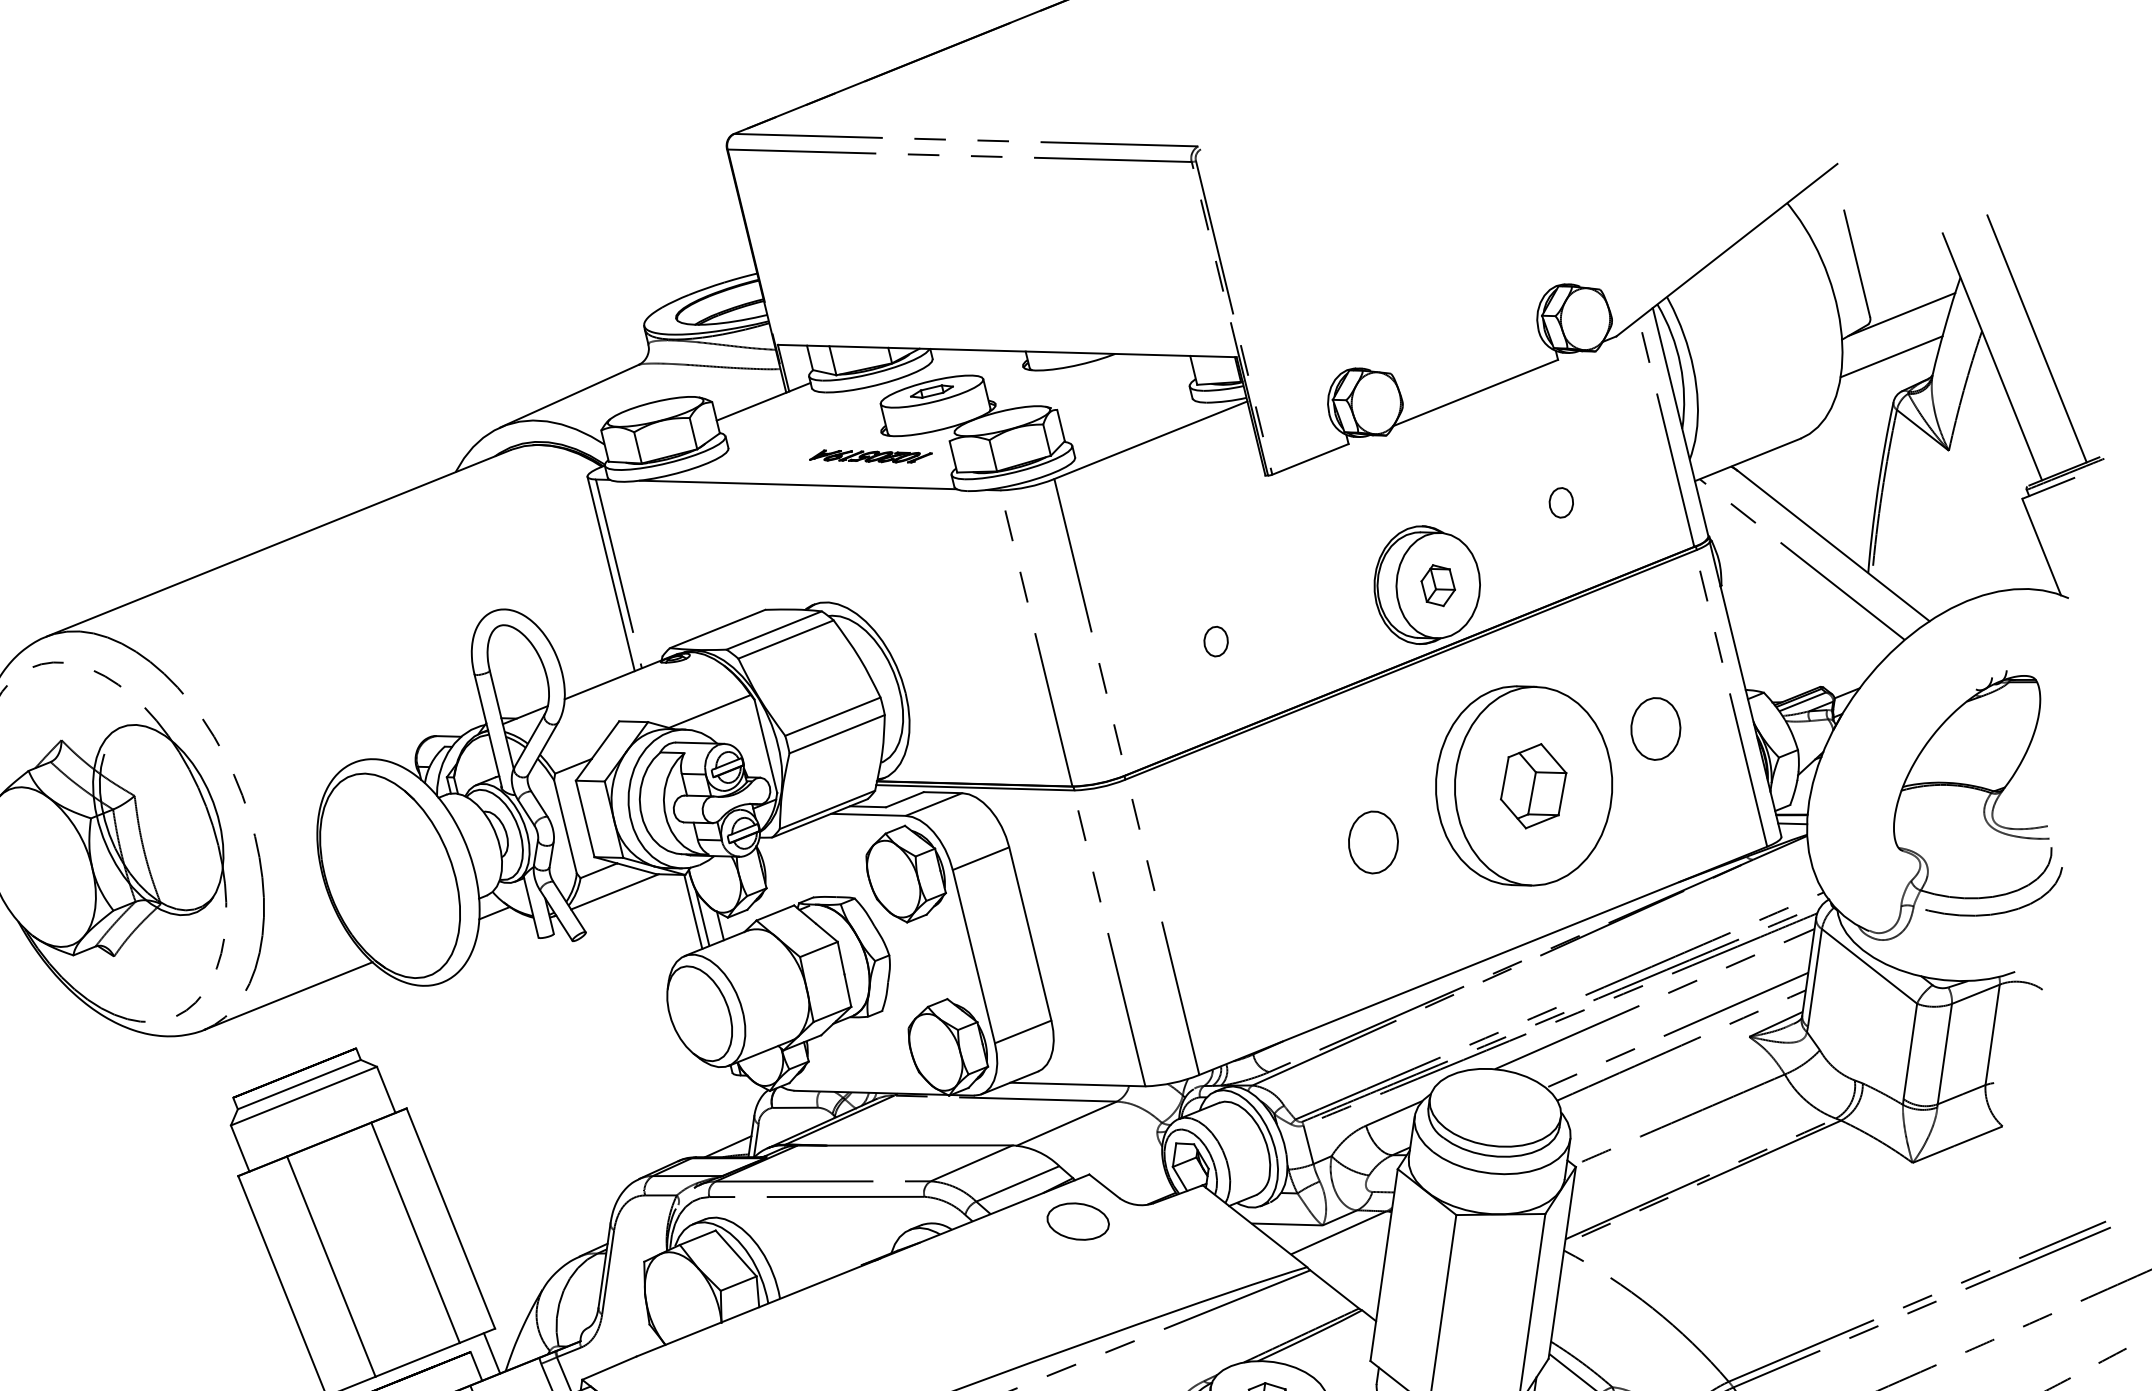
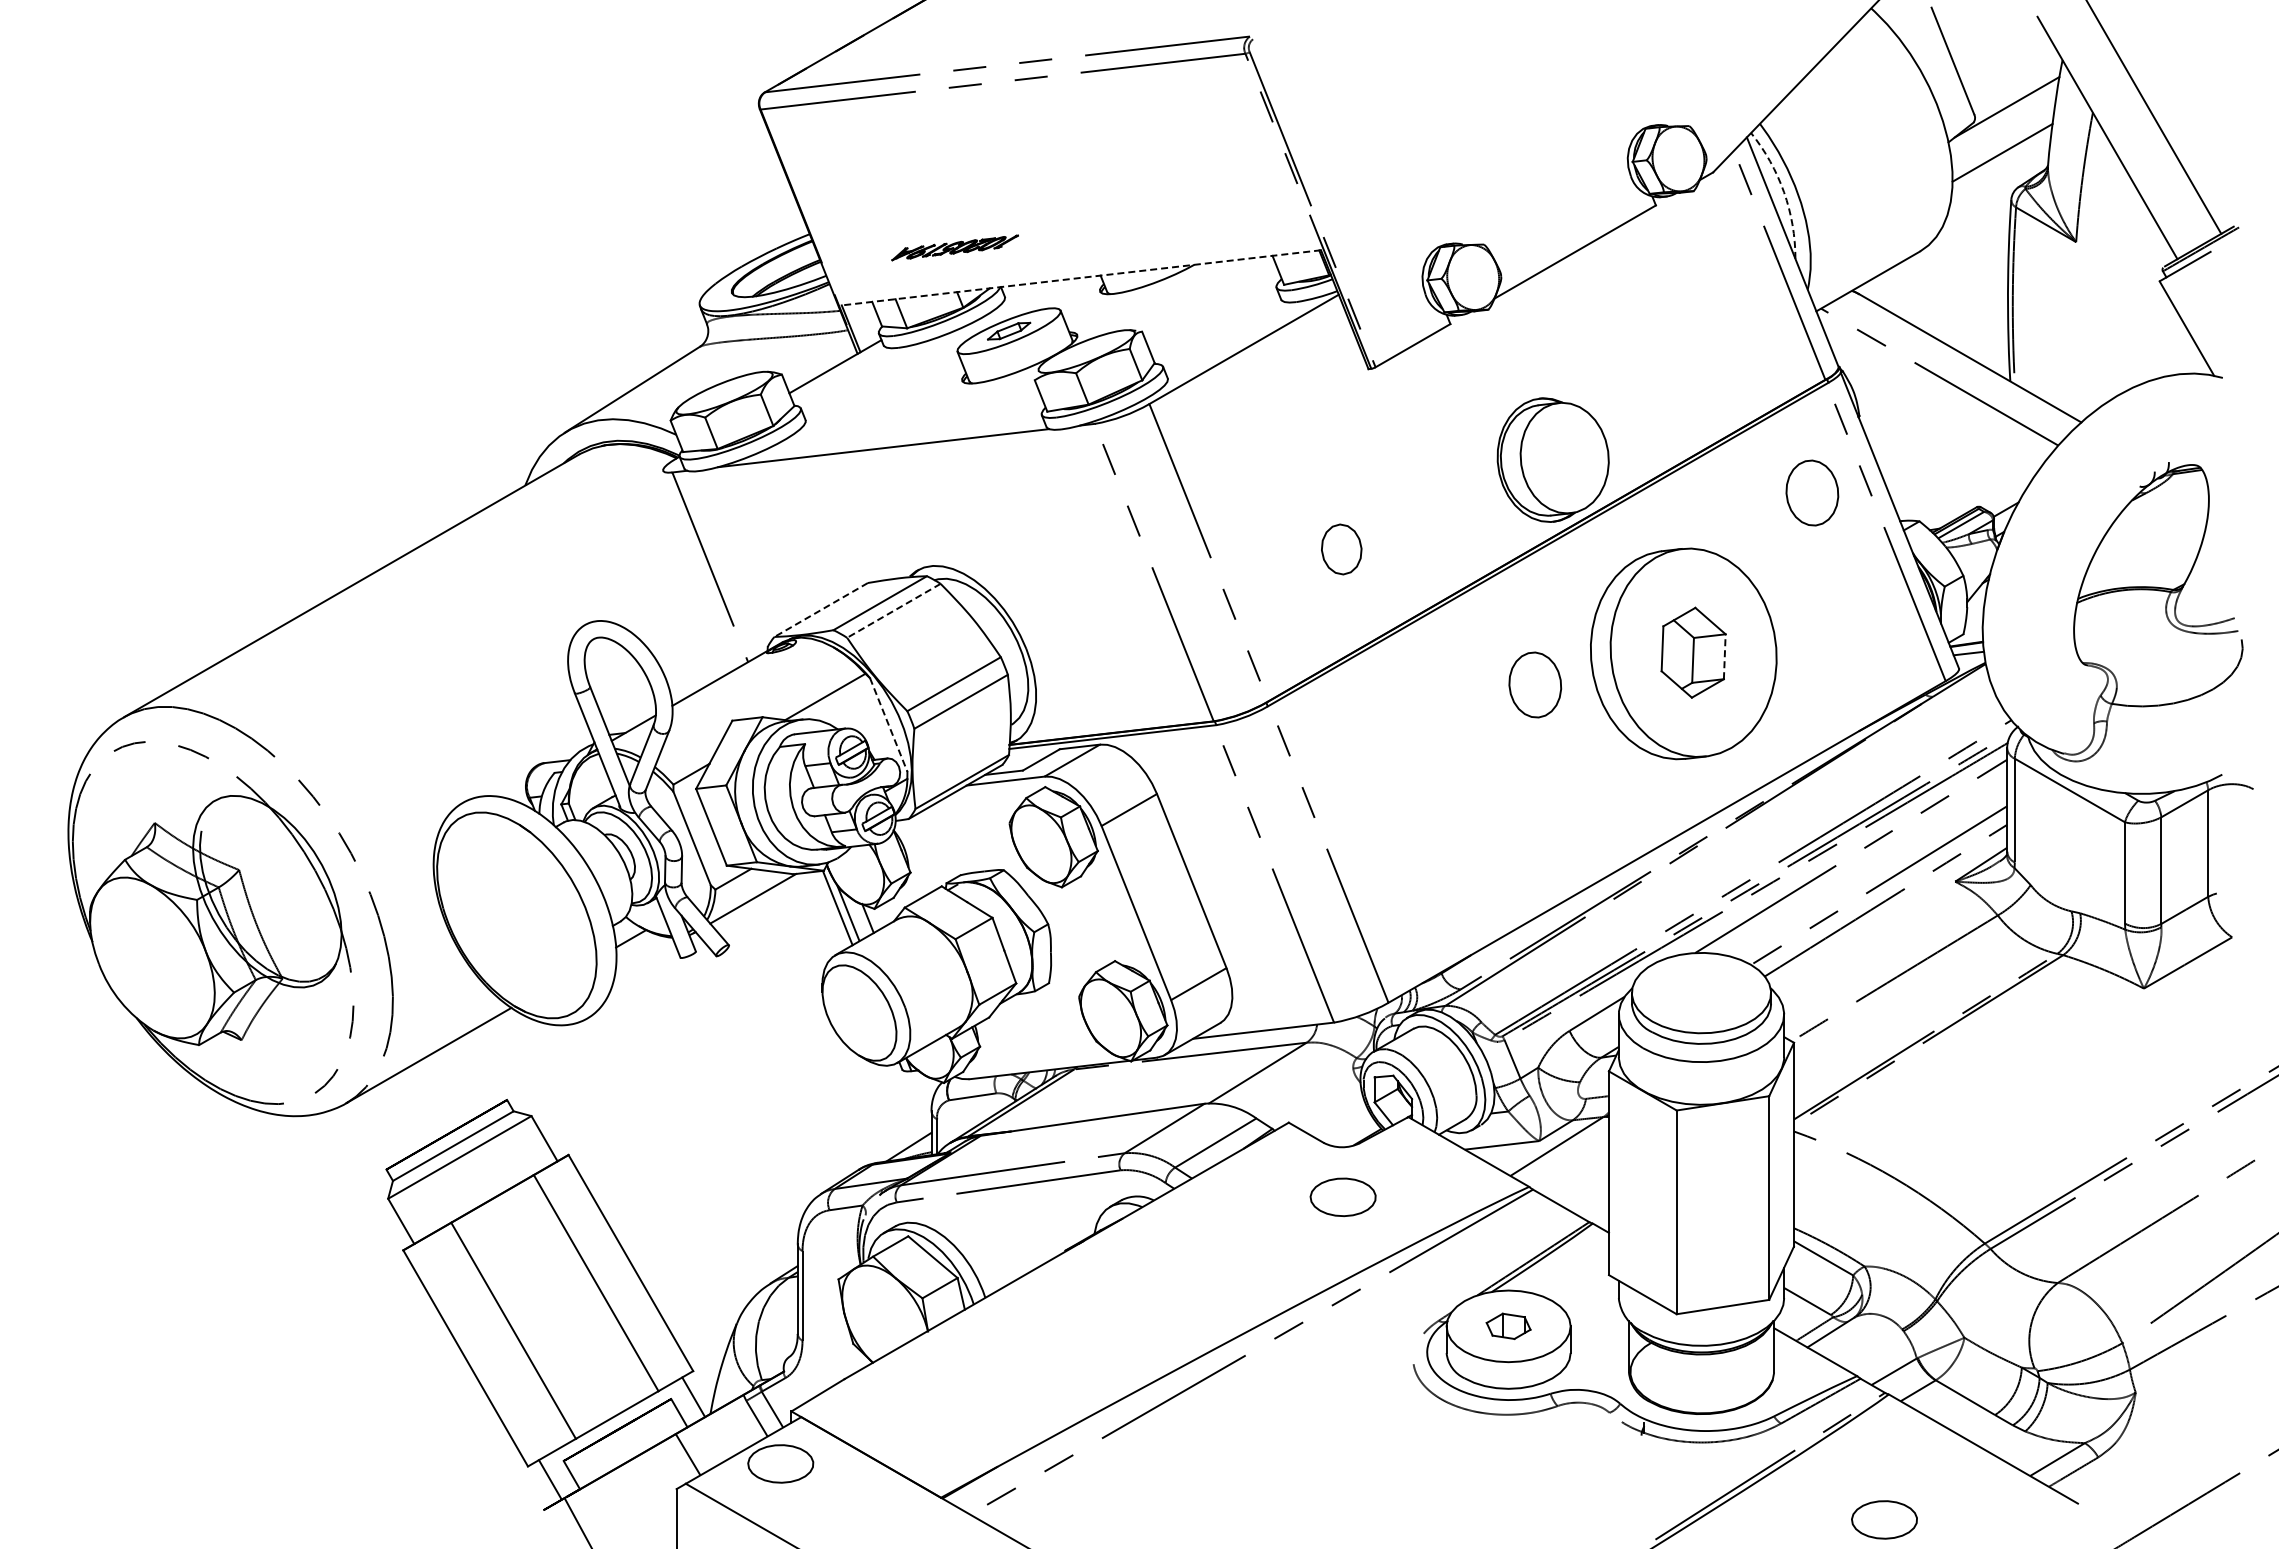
line: (1006, 350) -> (1080, 277), solid -> dashed
arc: (1680, 364) -> (1784, 192), solid -> dashed
part: (870, 456) -> (954, 247), moved
part: (1561, 502) -> (1680, 353), removed
line: (611, 574) -> (702, 568), removed
part: (1438, 585) -> (1564, 457), removed
line: (717, 629) -> (821, 610), solid -> dashed
line: (785, 639) -> (893, 610), solid -> dashed
part: (1215, 640) -> (1341, 548), size x1.6
part: (1656, 728) -> (1812, 492), moved
line: (765, 746) -> (888, 725), solid -> dashed
line: (1562, 793) -> (1724, 656), solid -> dashed
part: (1373, 842) -> (1535, 684), moved
curve: (1997, 912) -> (2195, 715), removed
part: (1077, 1221) -> (1342, 1197), moved

